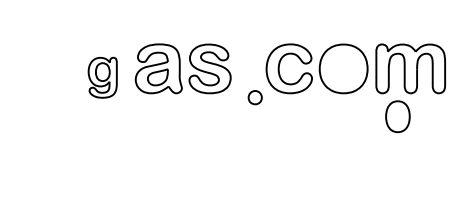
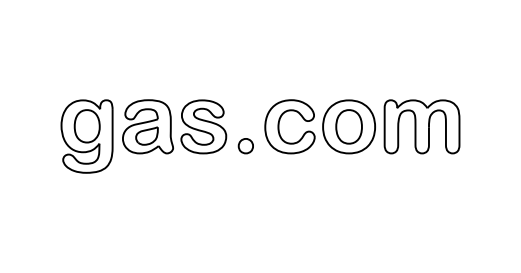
part: (102, 77) -> (86, 136), size x1.67
part: (254, 97) -> (245, 146), moved
part: (397, 116) -> (348, 126), moved

